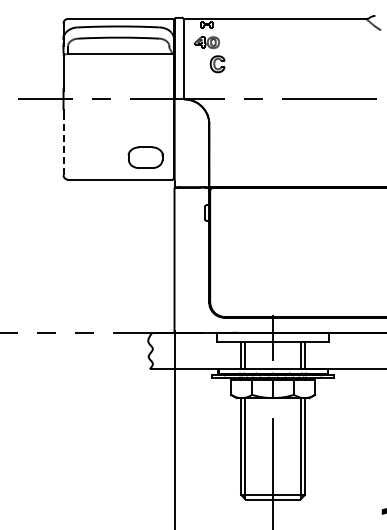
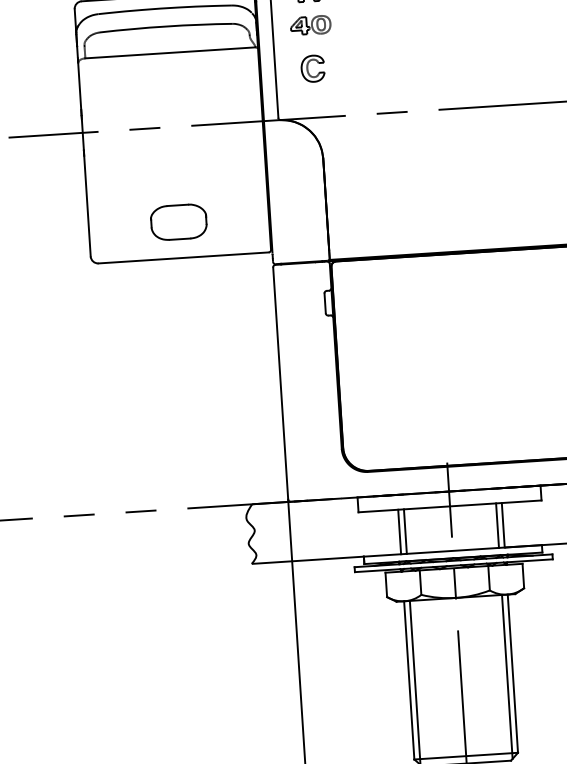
part: (217, 64) -> (312, 69), moved
line: (63, 142) -> (87, 203), dashed -> solid
part: (145, 157) -> (178, 221), moved

